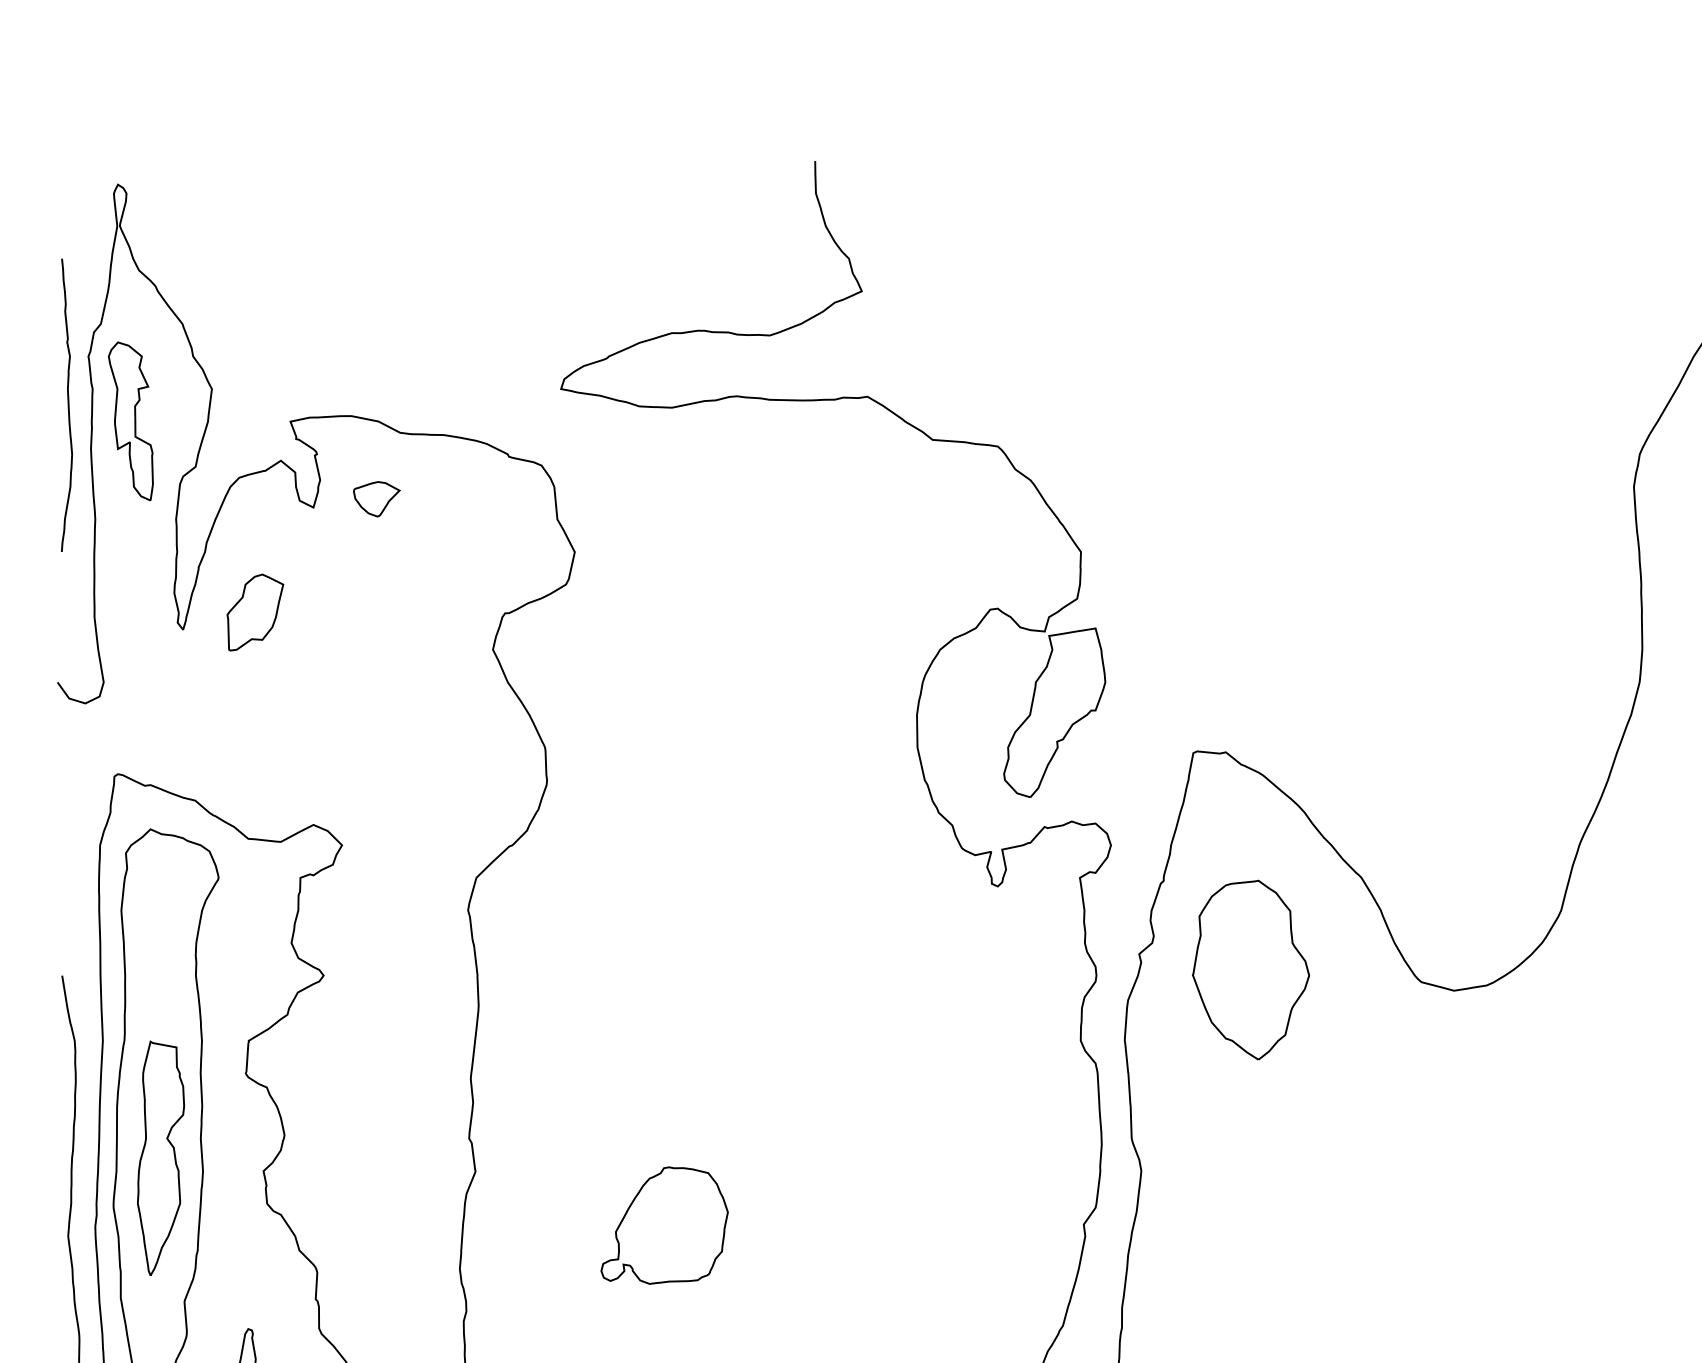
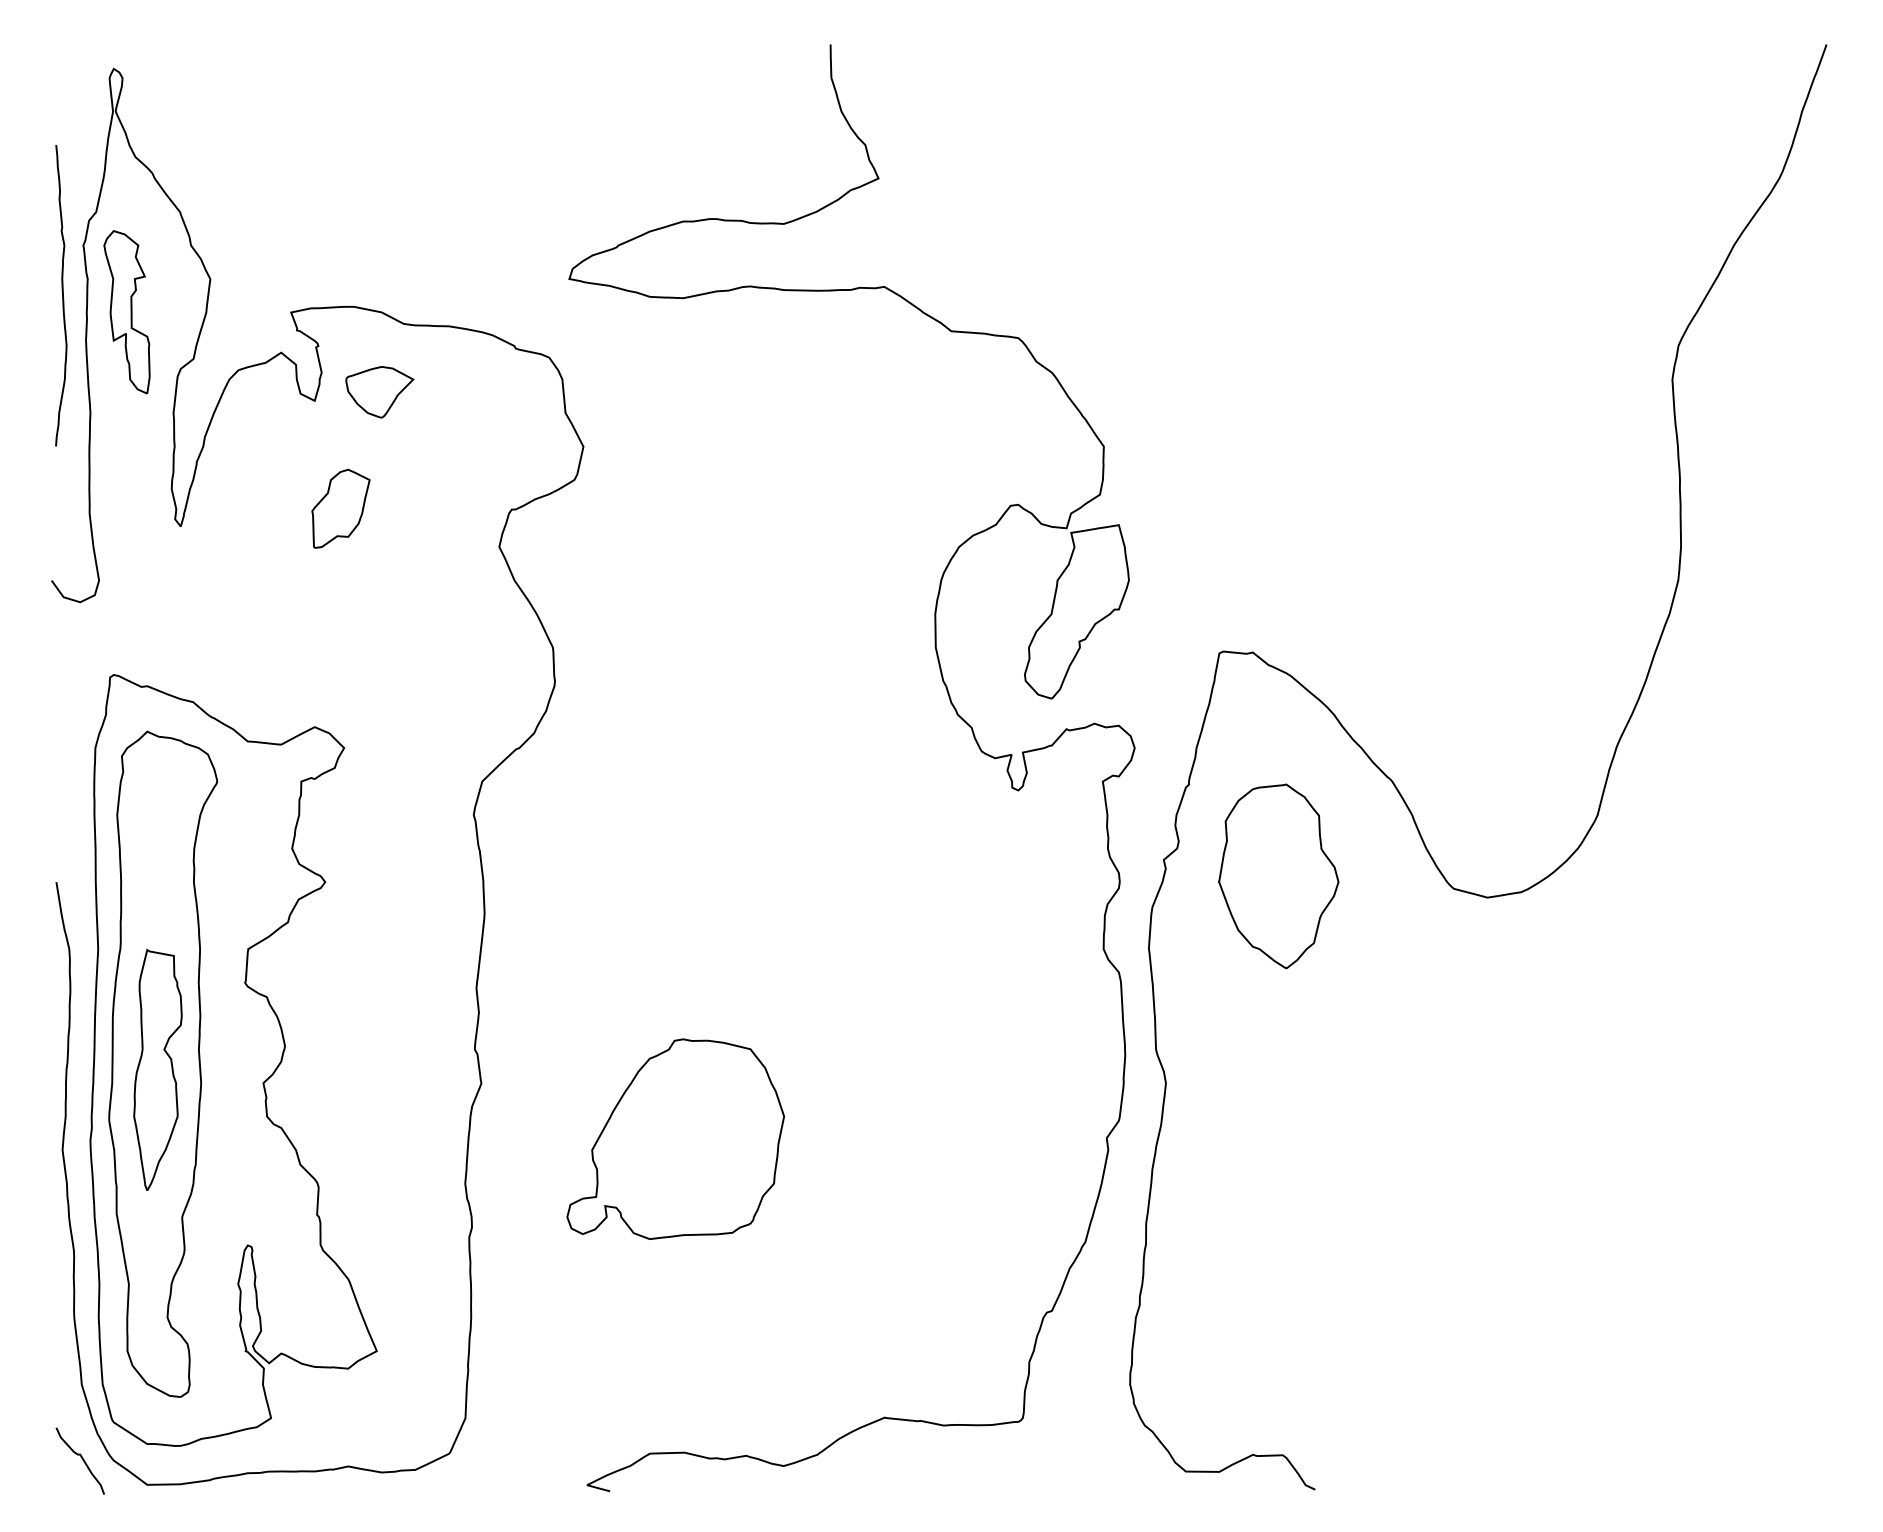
part: (376, 499) -> (379, 392), size x1.43
part: (254, 612) -> (340, 508), moved
part: (664, 1224) -> (675, 1138), size x1.67

